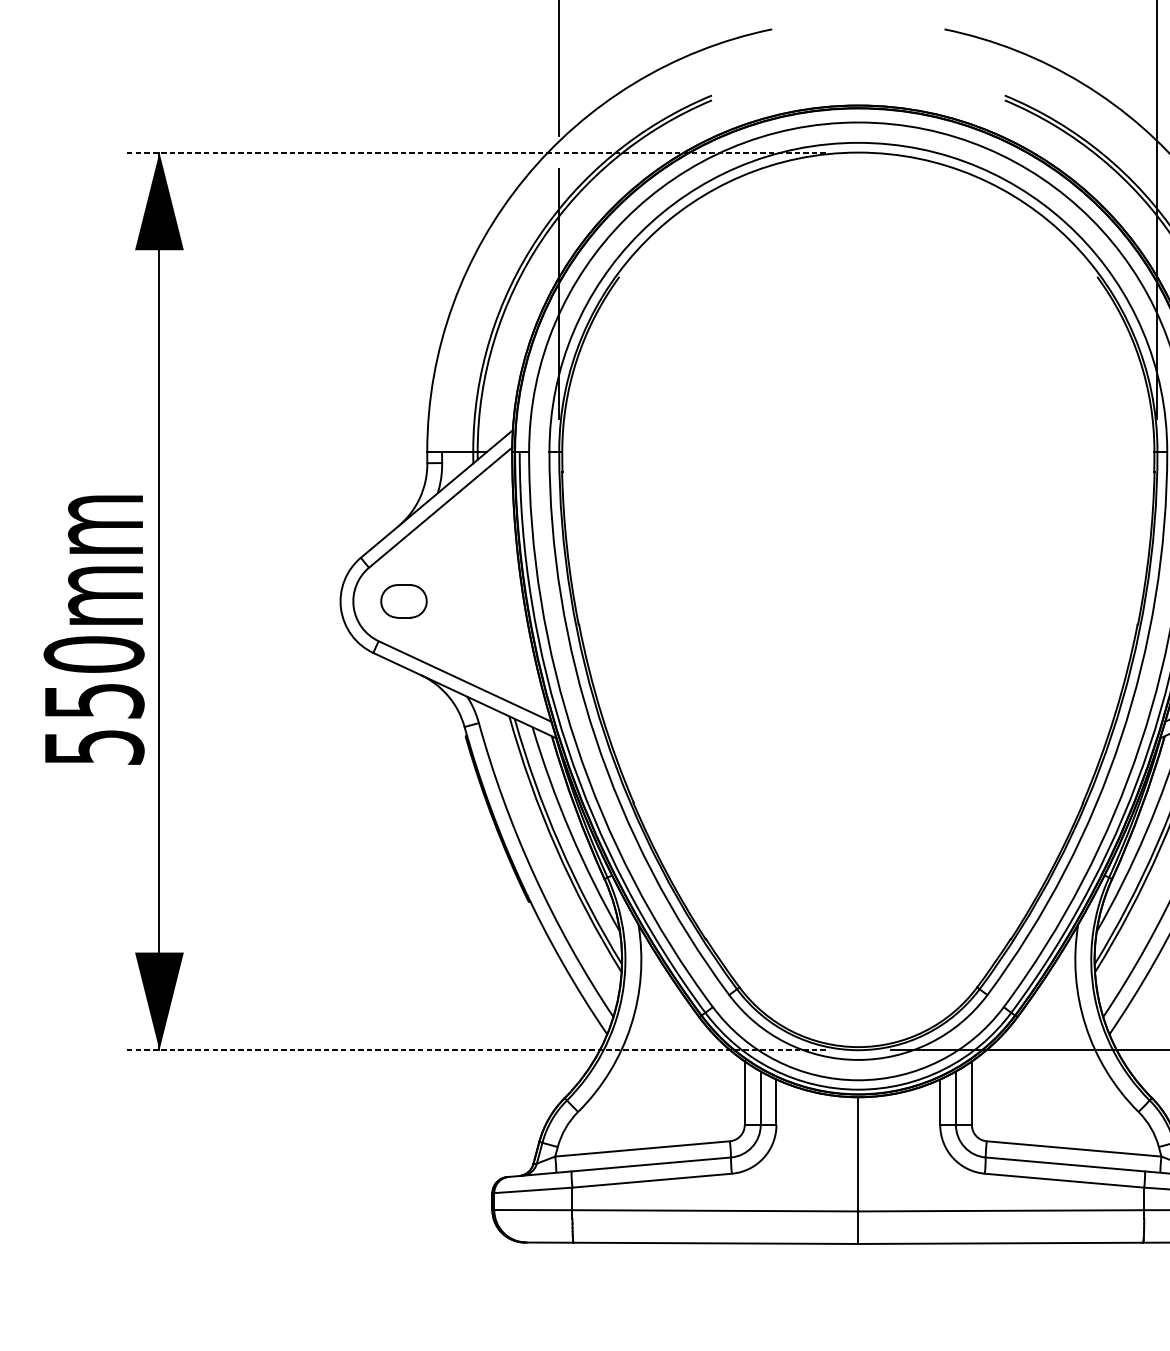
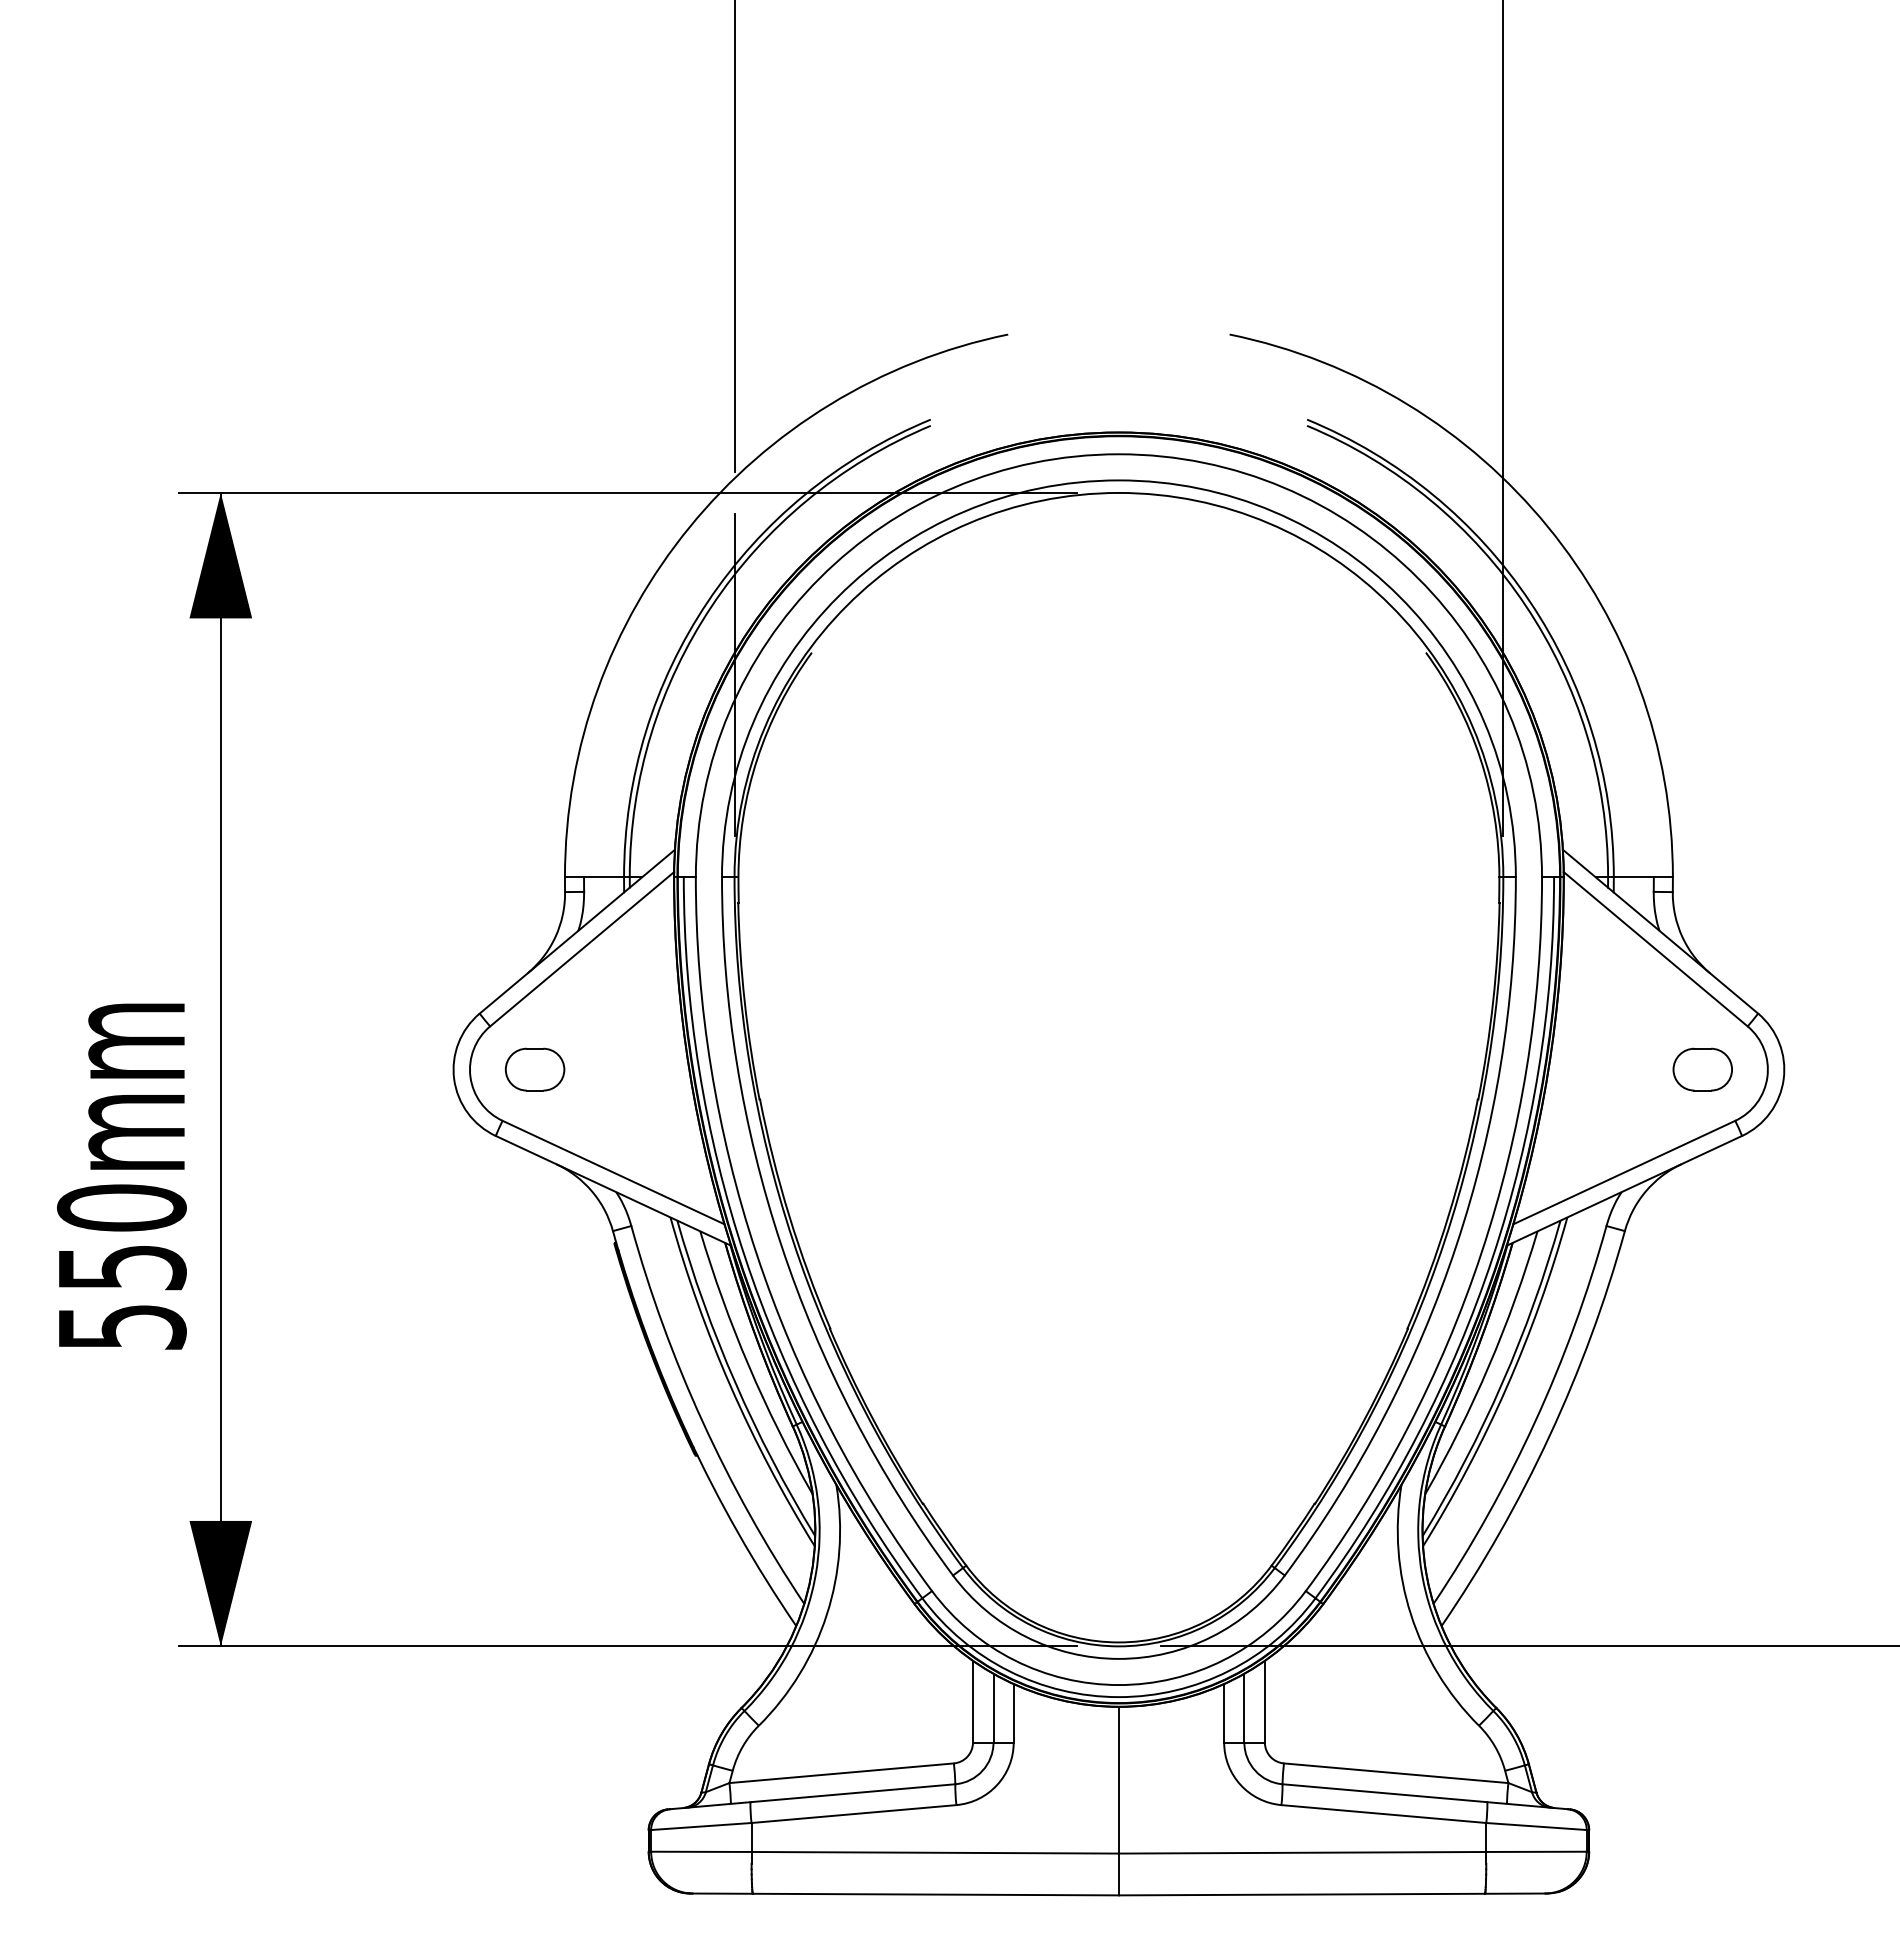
line: (475, 152) -> (627, 492), dashed -> solid
text: (93, 630) -> (121, 1176), moved
line: (475, 1050) -> (627, 1646), dashed -> solid

